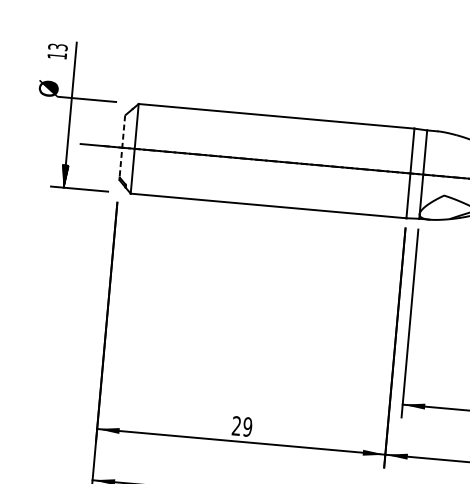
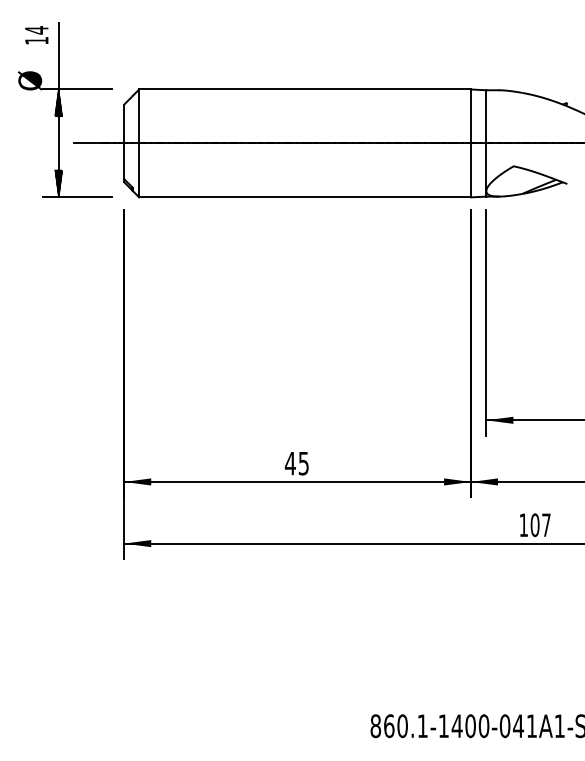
text: (57, 47) -> (36, 30), 13 -> 14
hatch: (70, 108) -> (58, 102), added
line: (122, 146) -> (124, 142), dashed -> solid
text: (241, 426) -> (296, 463), 29 -> 45

